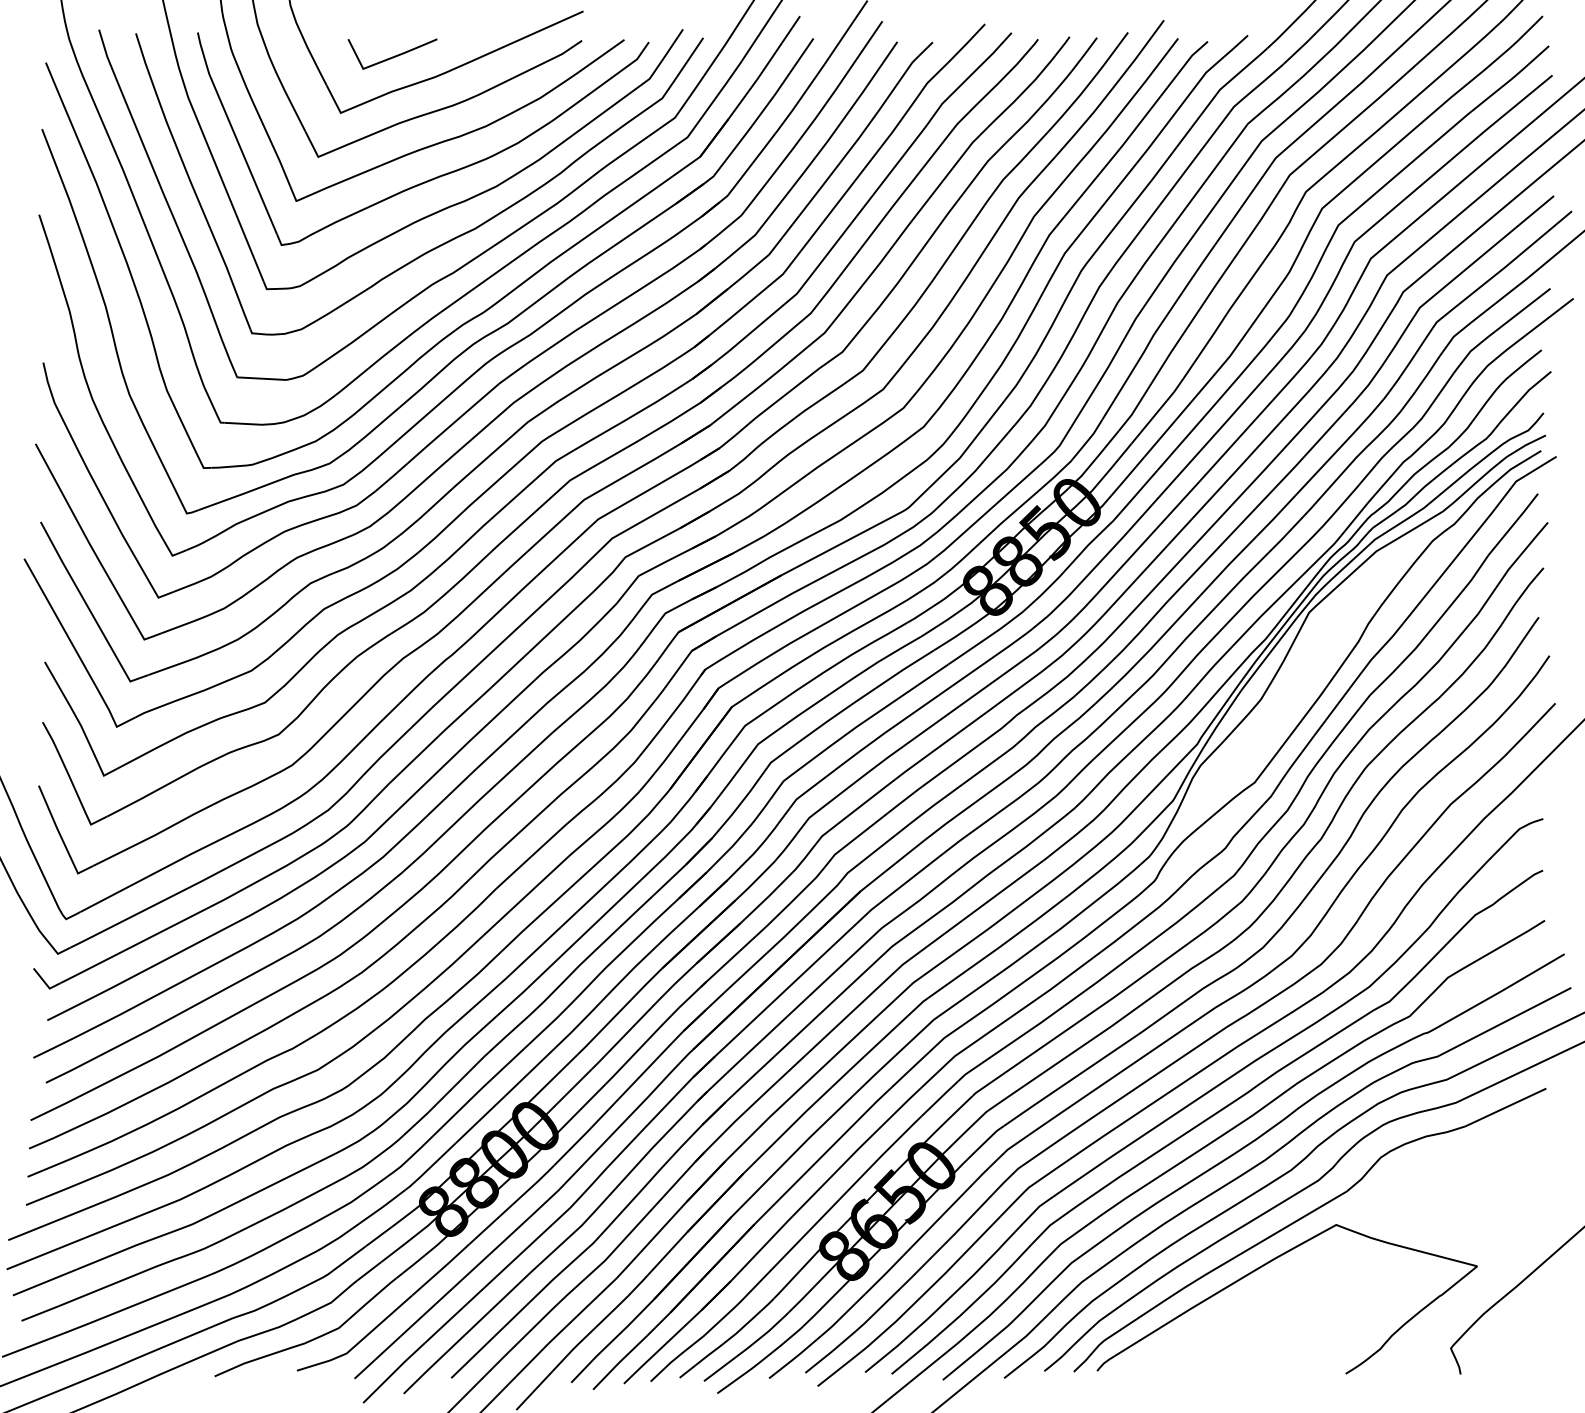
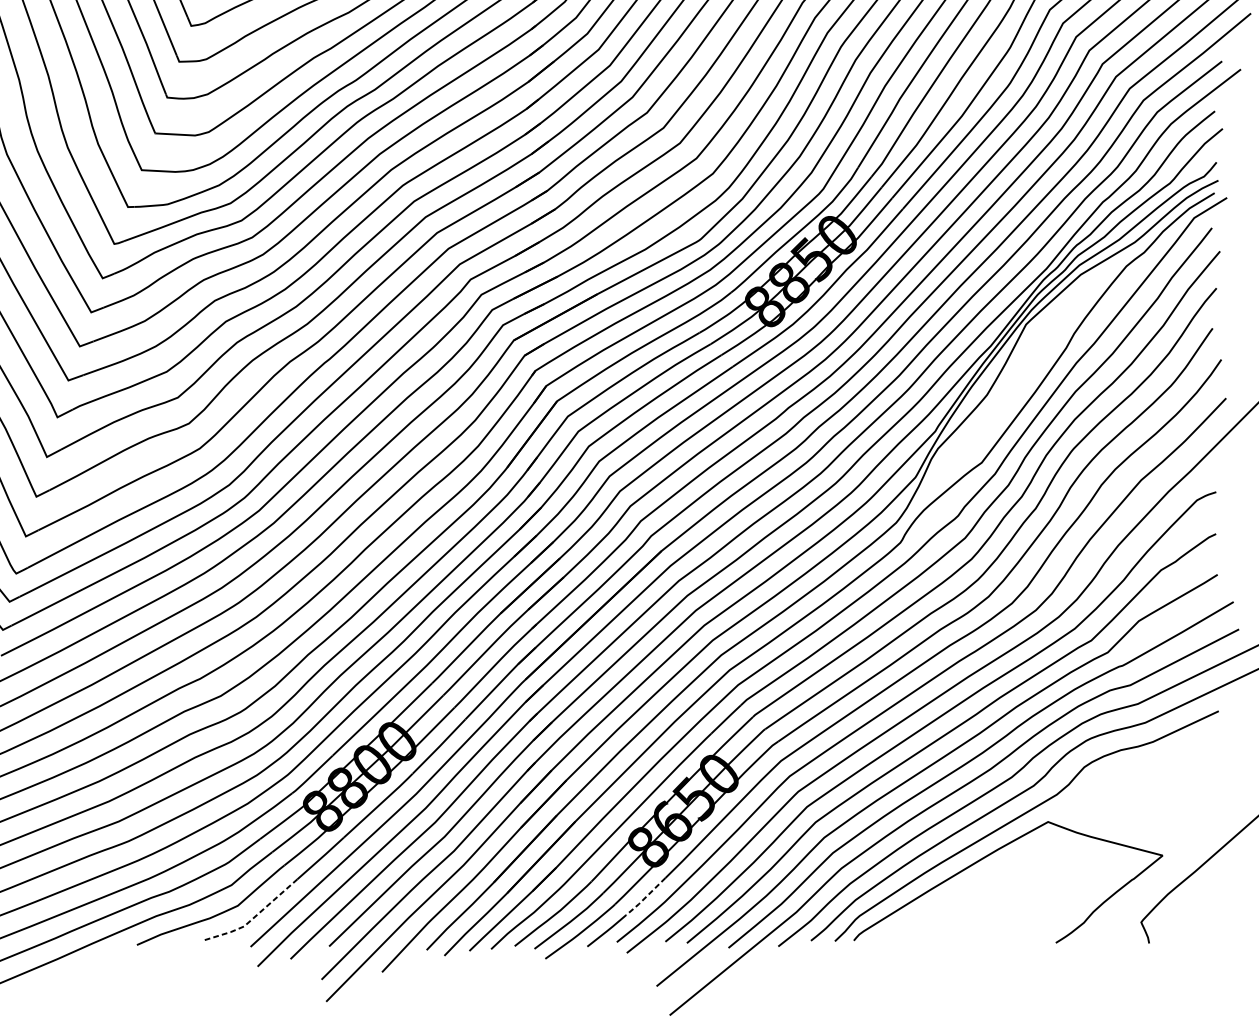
line: (840, 1318) -> (645, 897), solid -> dashed
line: (358, 1342) -> (253, 917), solid -> dashed

